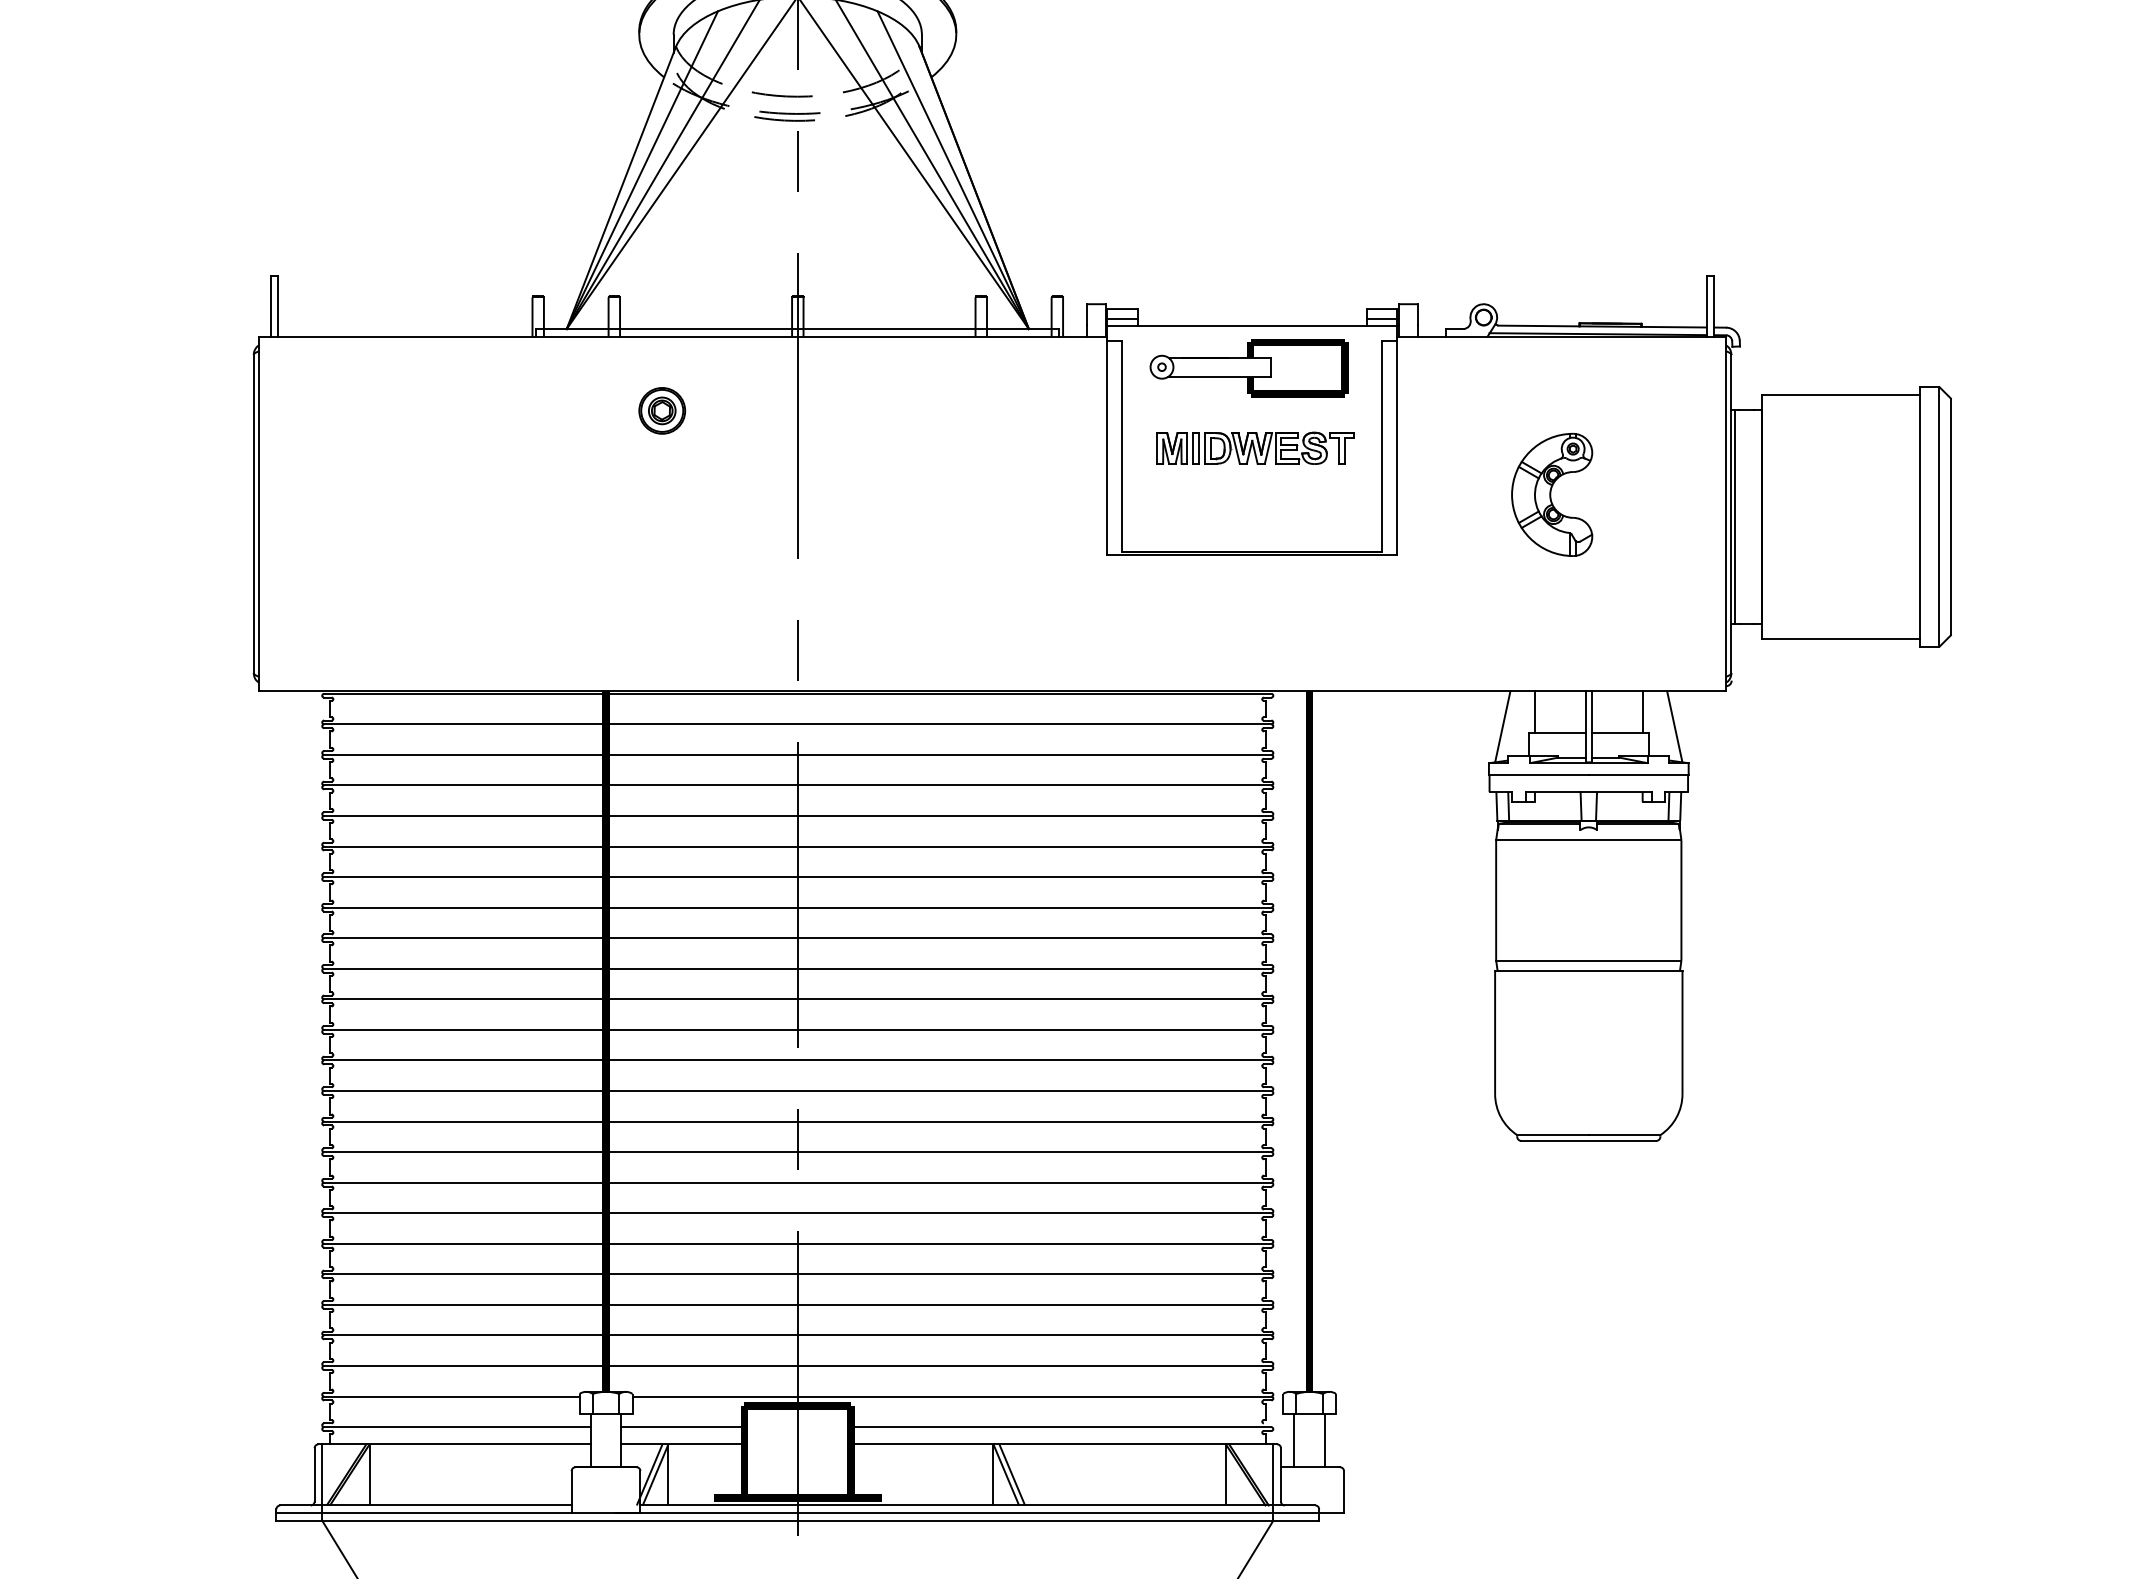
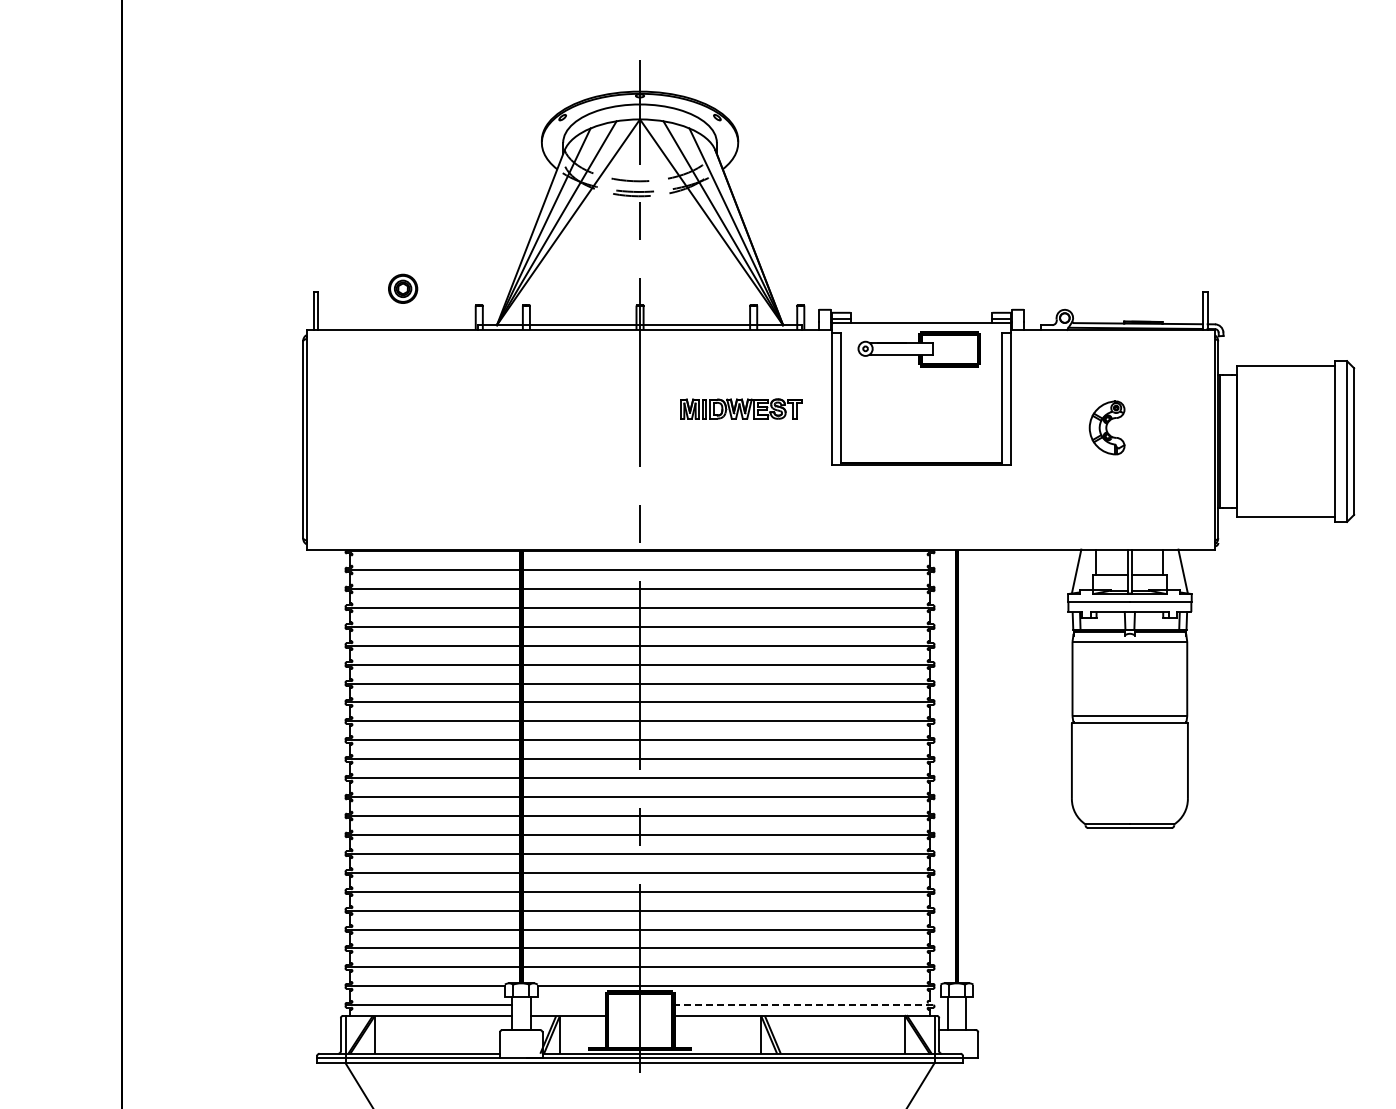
part: (662, 410) -> (403, 288), moved
part: (1255, 447) -> (741, 408), moved
part: (1551, 494) -> (1106, 427), size x0.7
line: (682, 1427) -> (568, 1005), removed
line: (1061, 1427) -> (803, 1005), solid -> dashed

